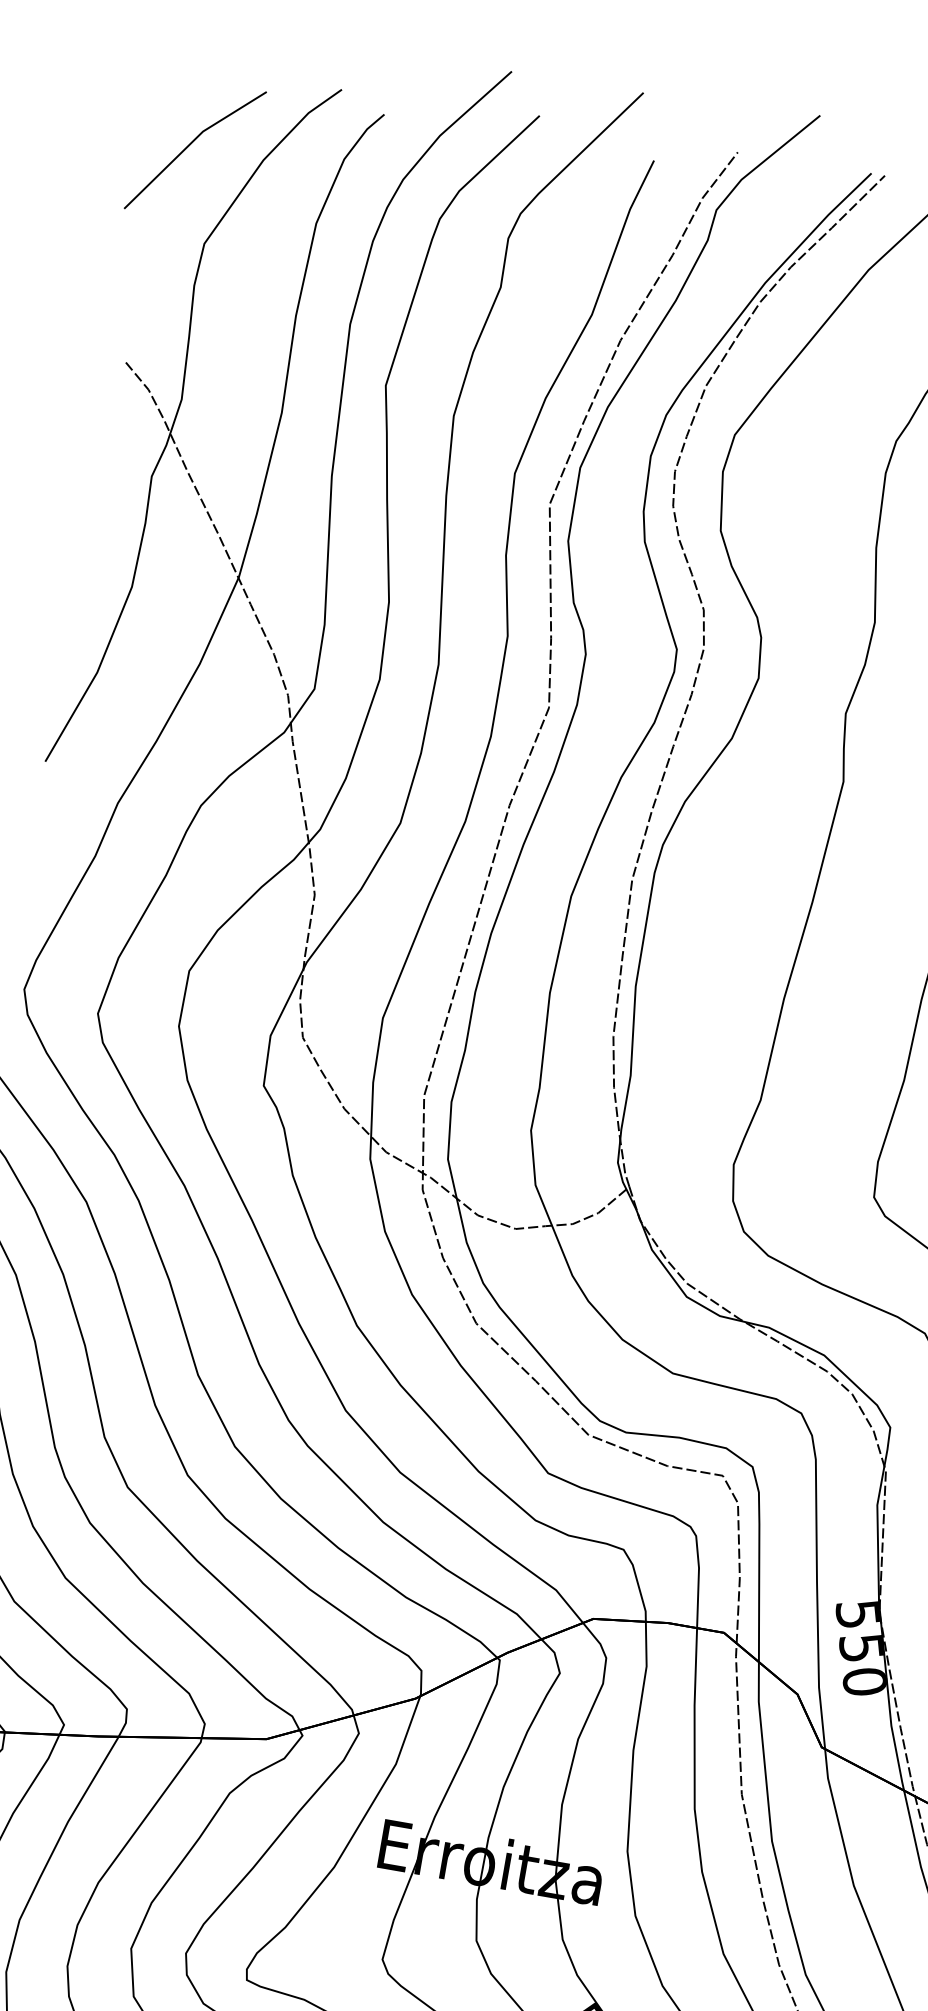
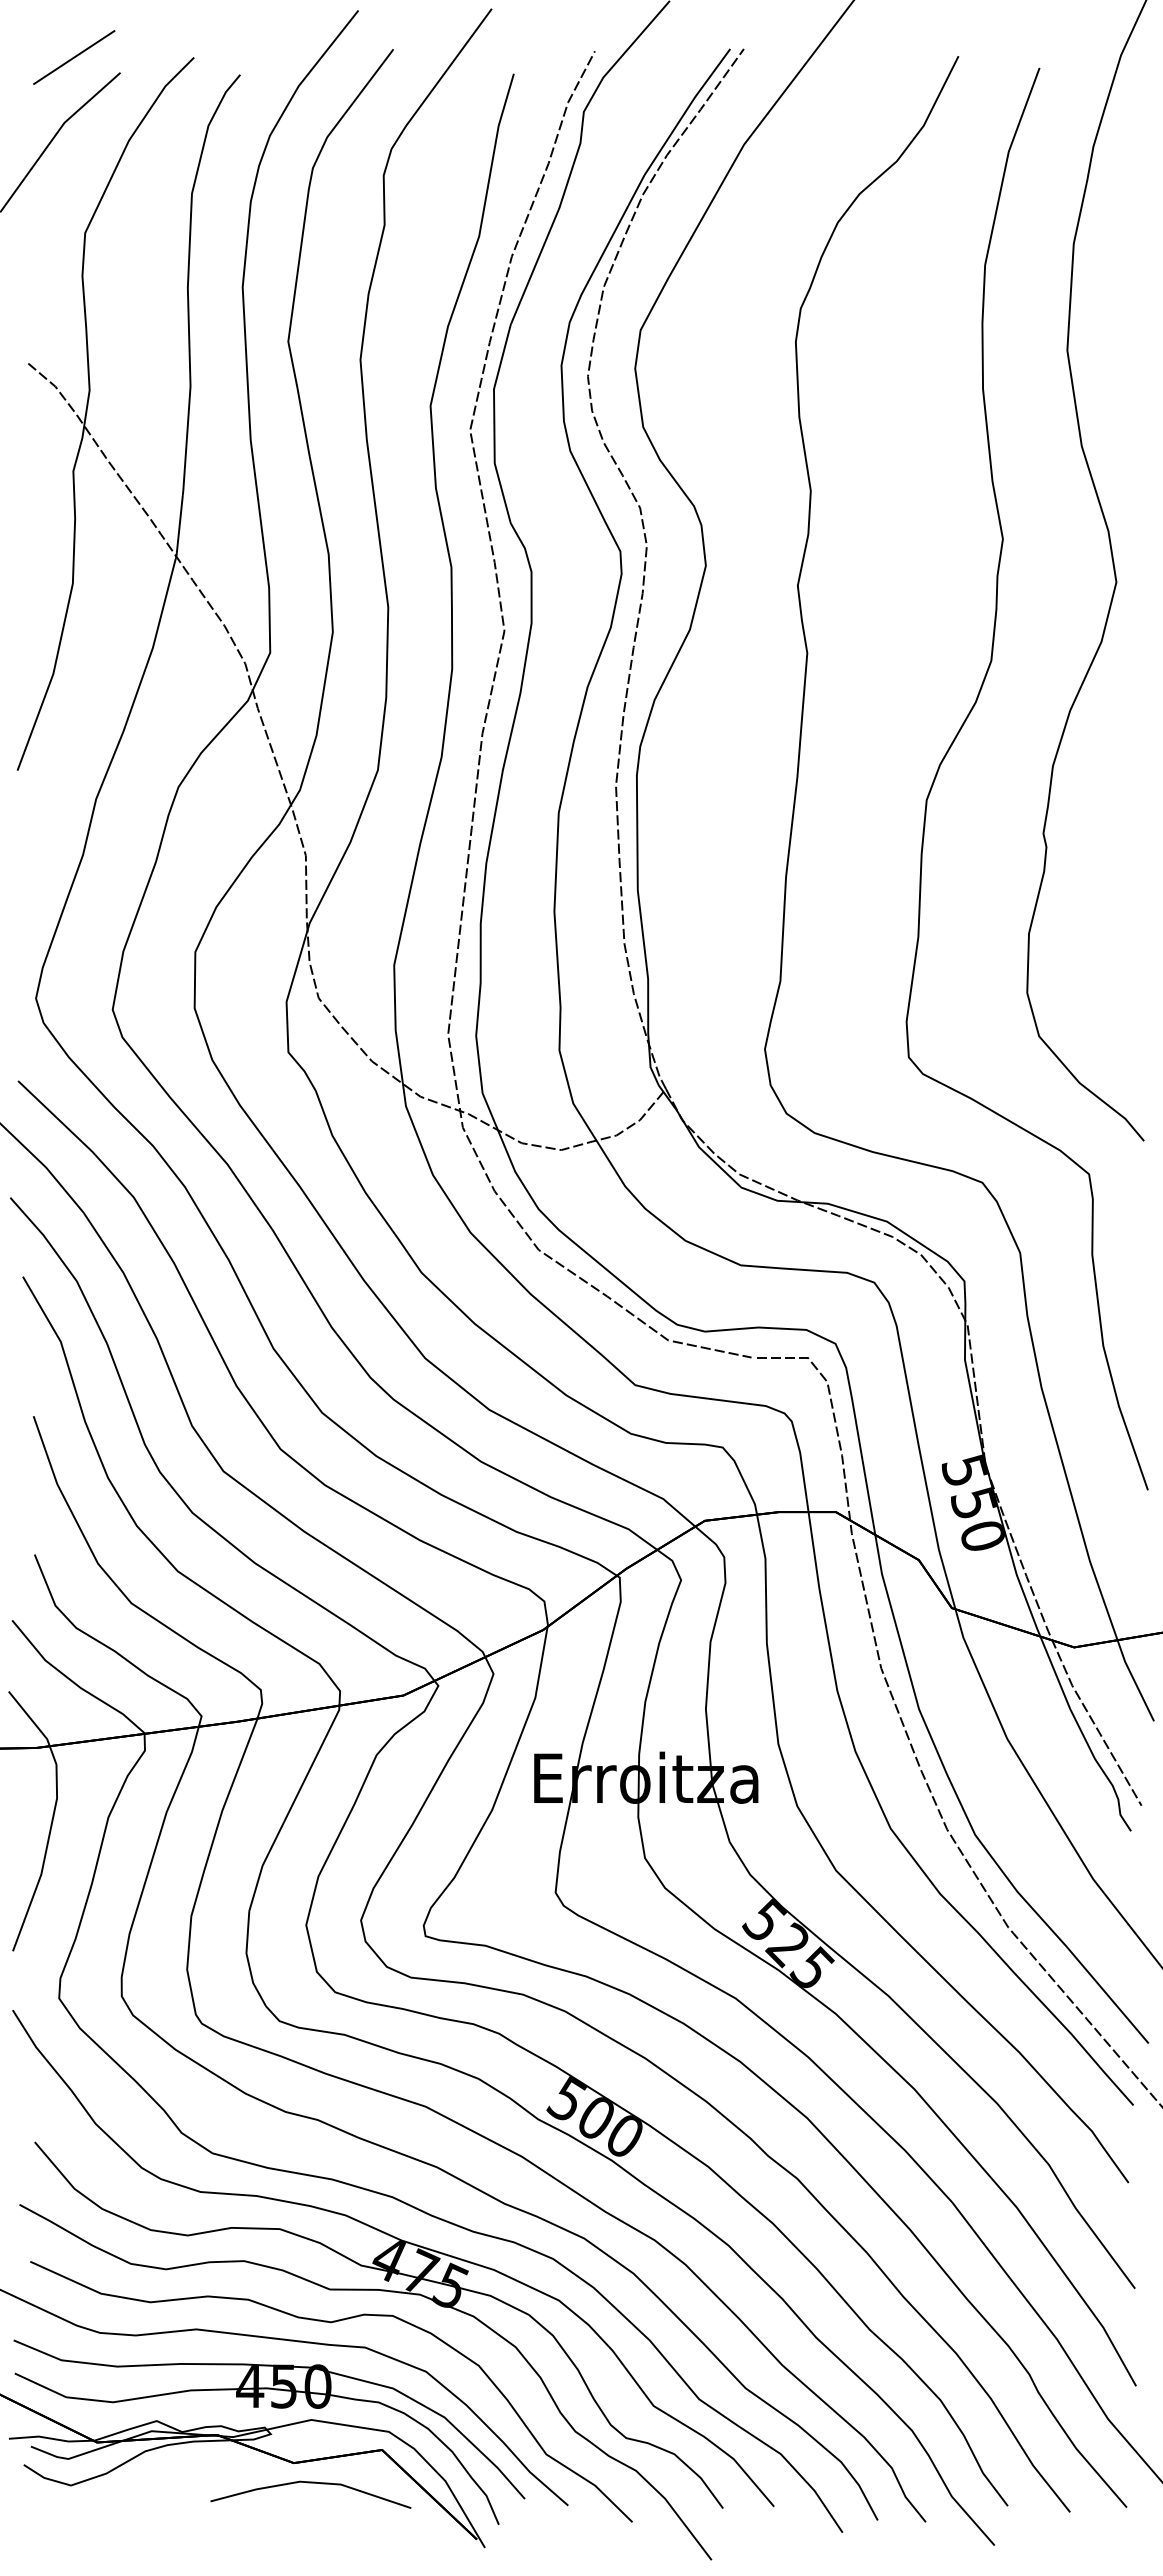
line: (224, 68) -> (74, 57), added

